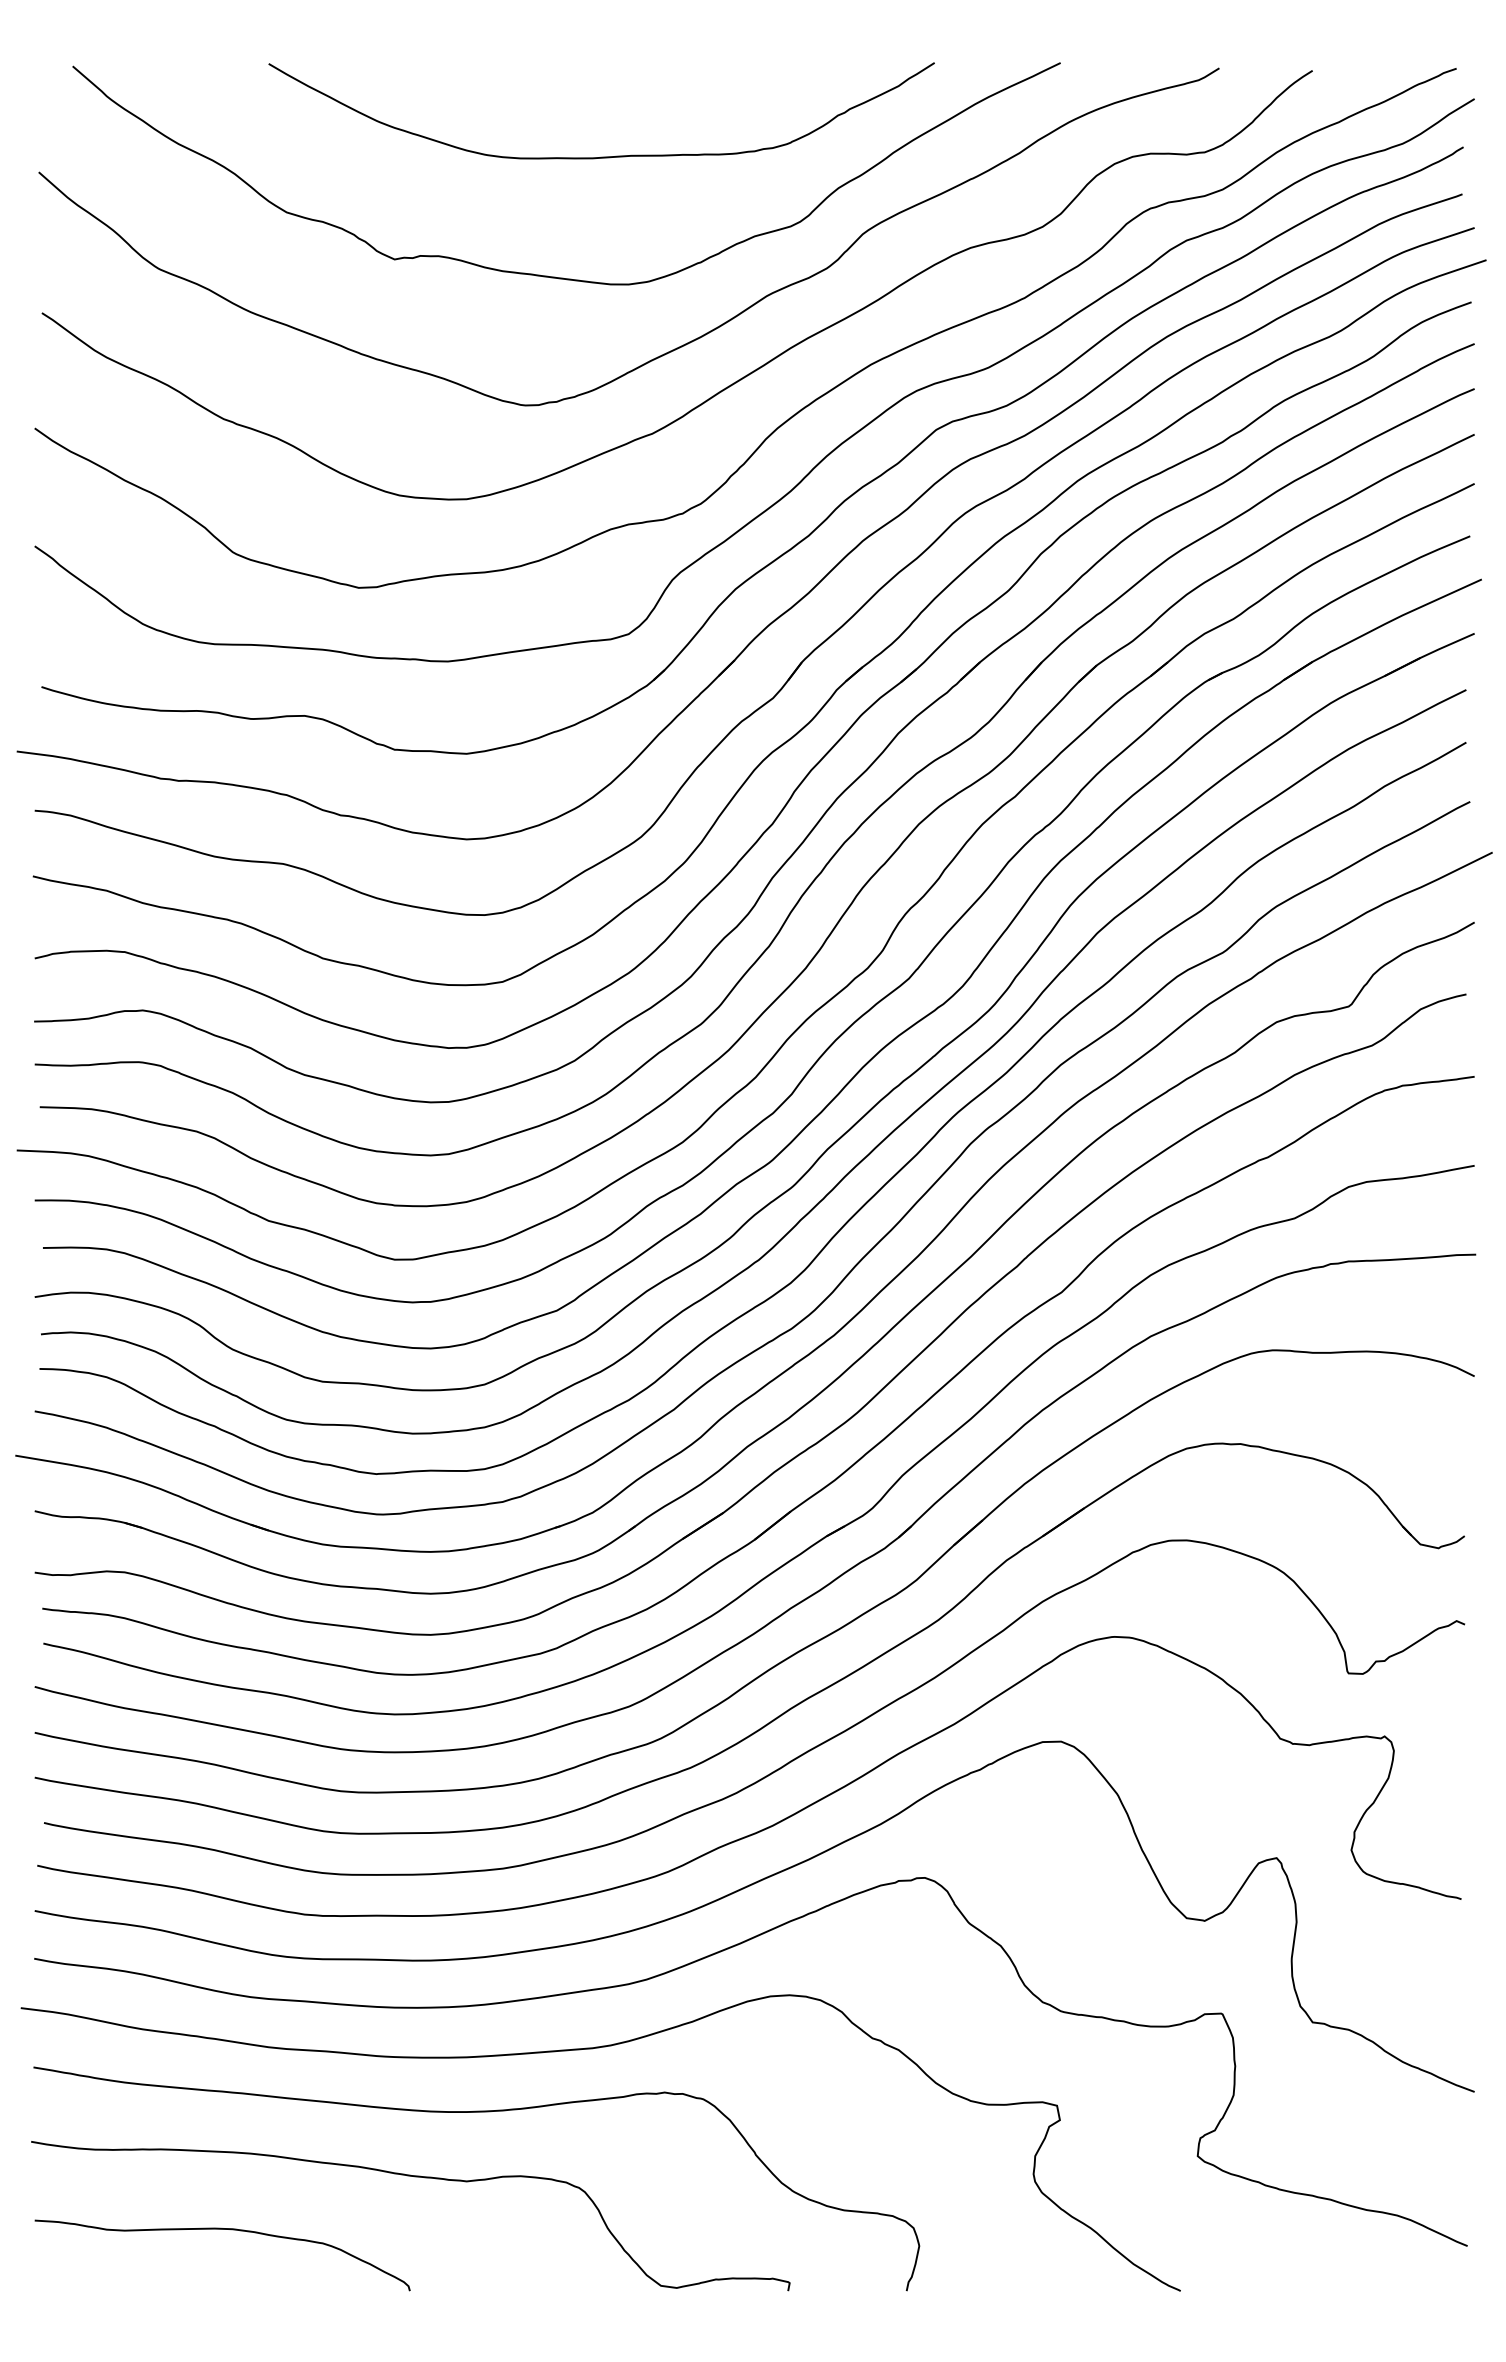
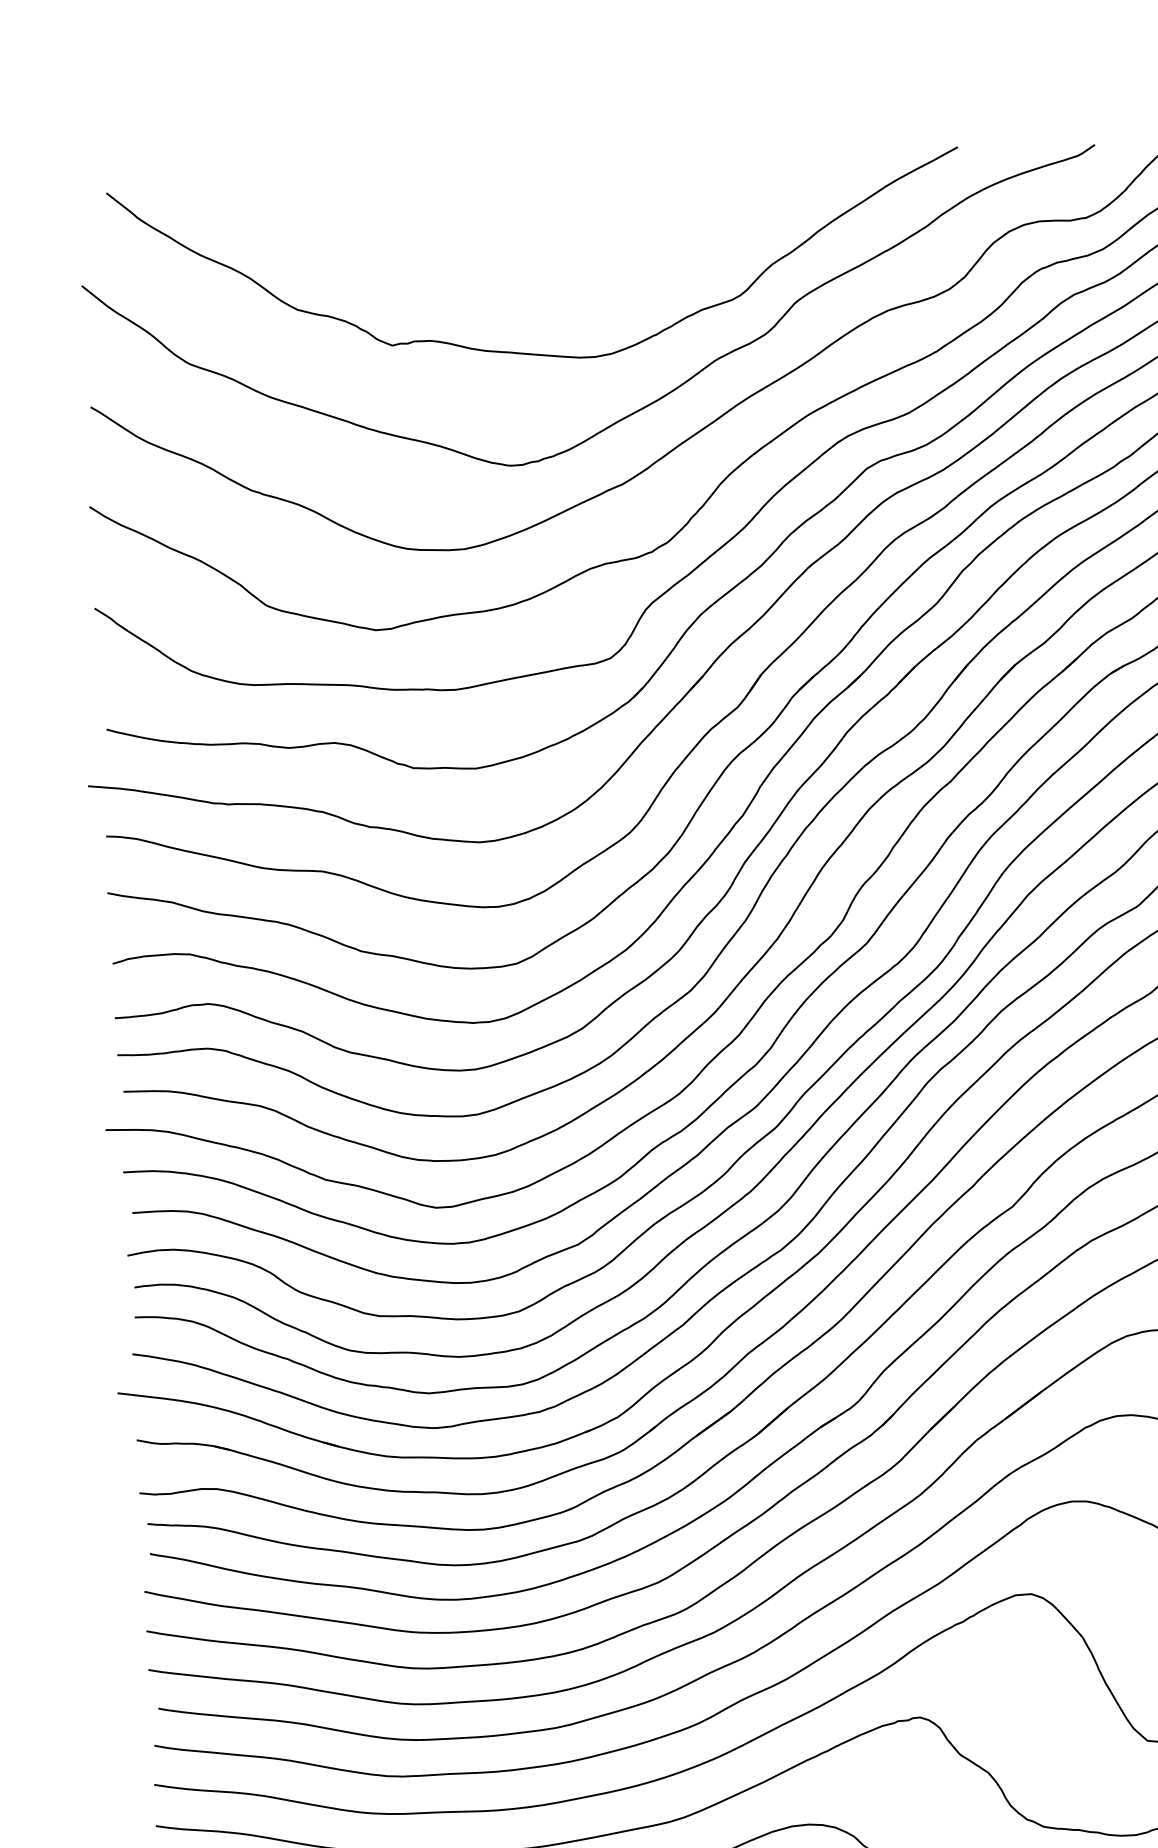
curve: (601, 156) -> (566, 247), removed

